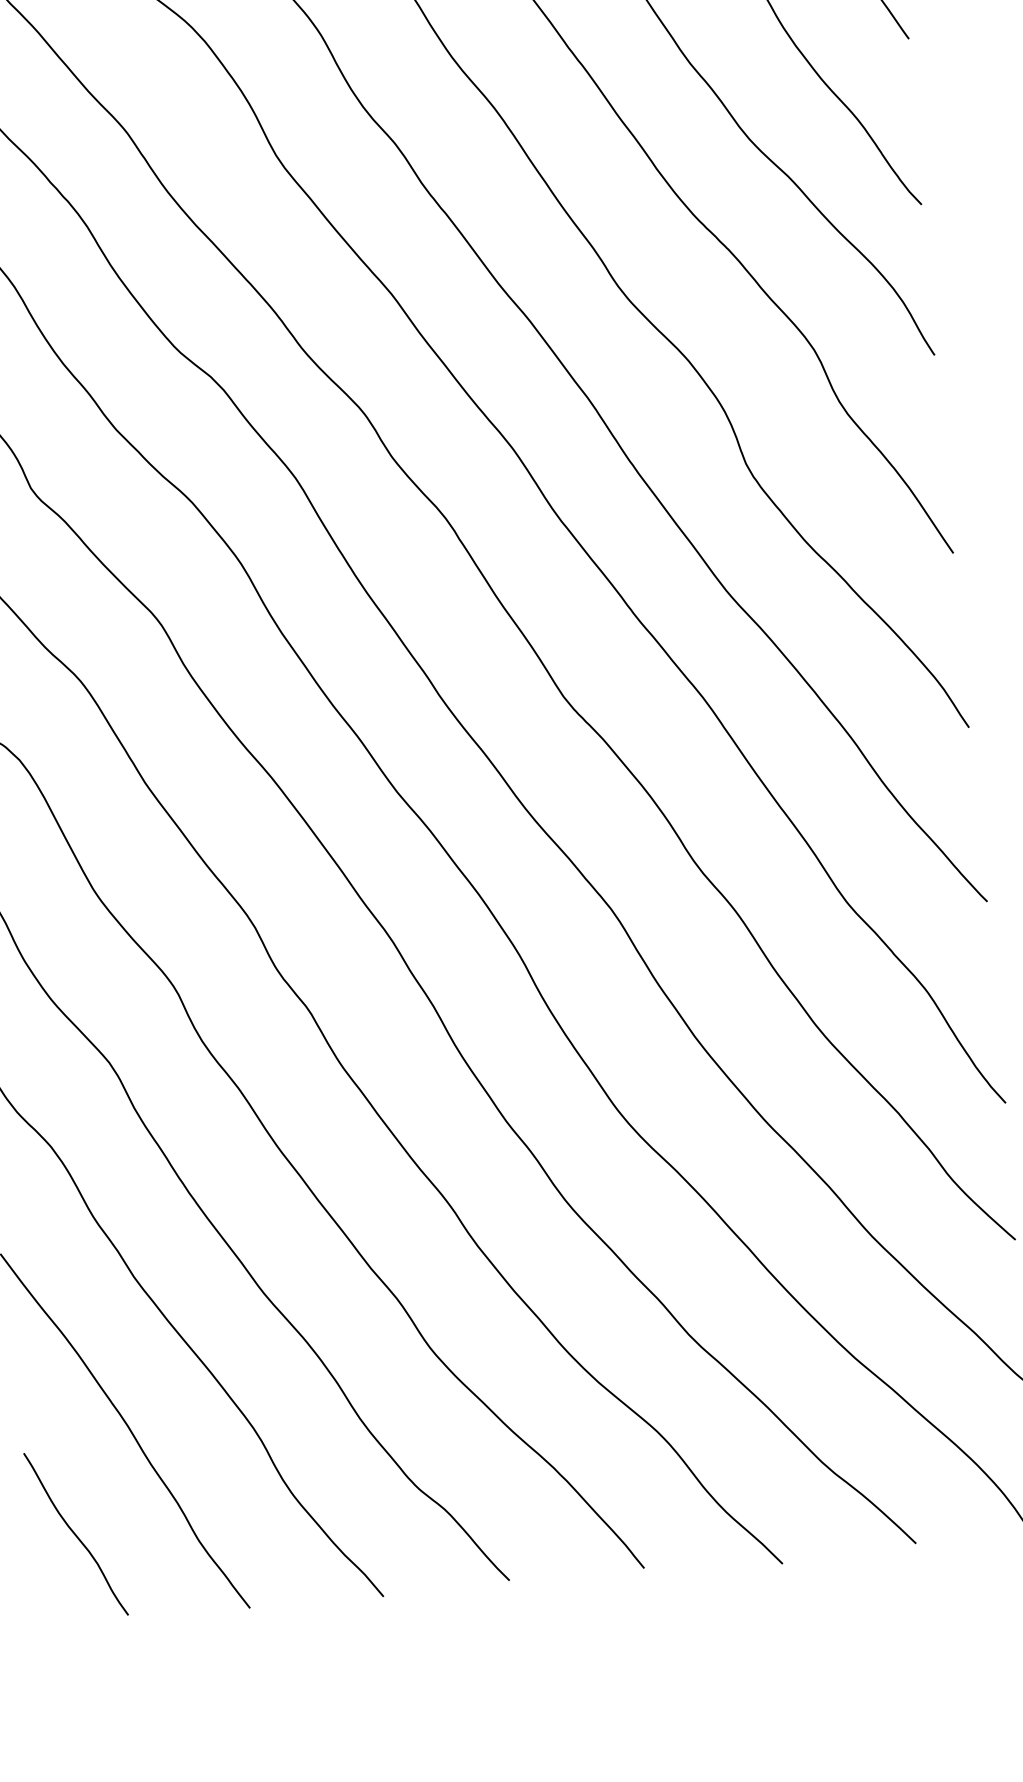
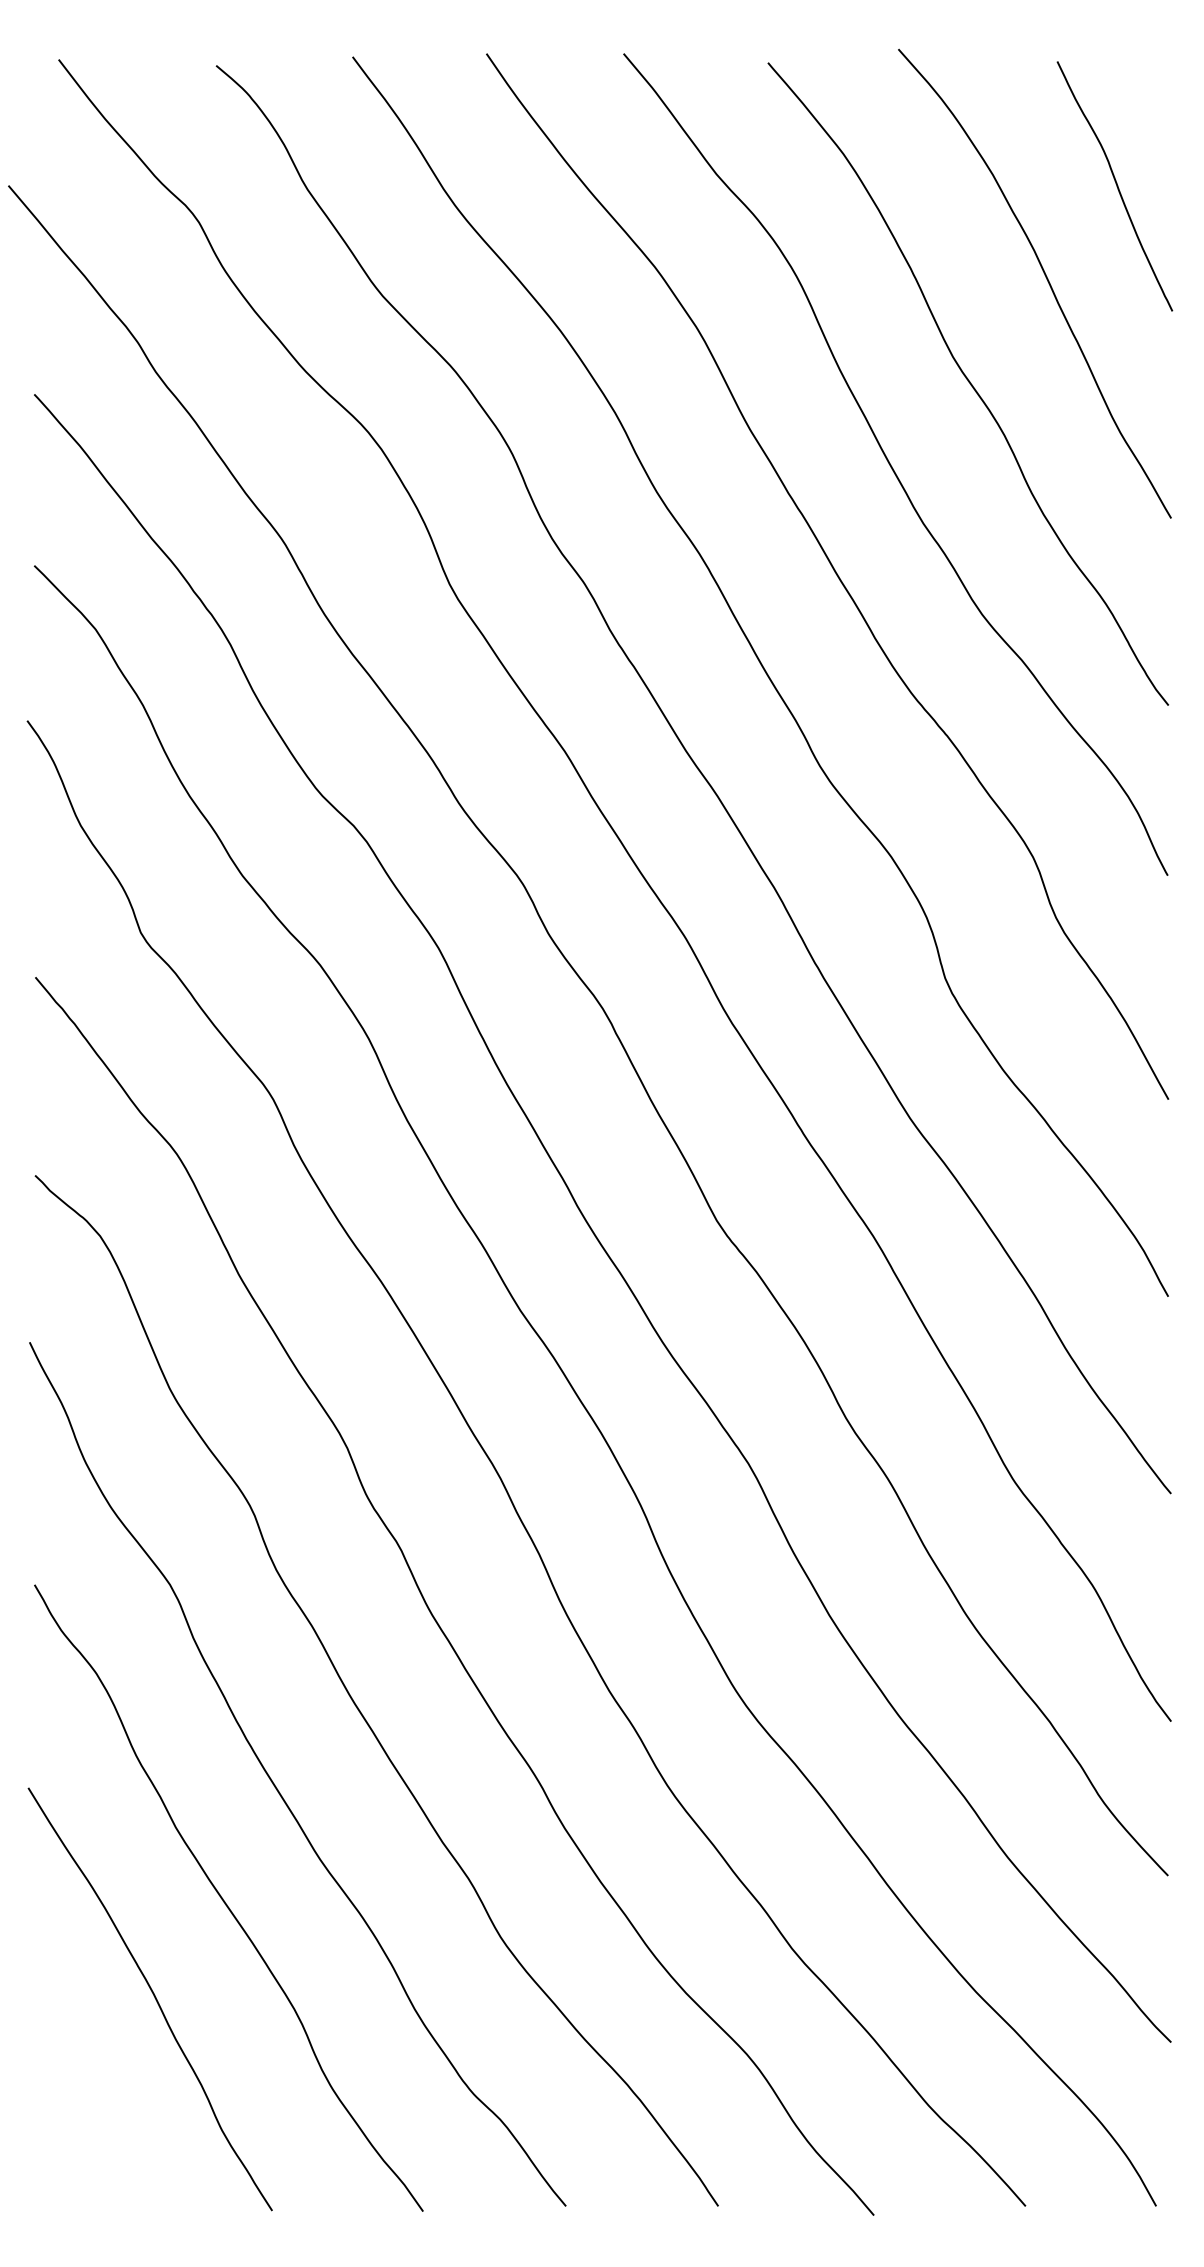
curve: (75, 1533) -> (84, 2109), removed

